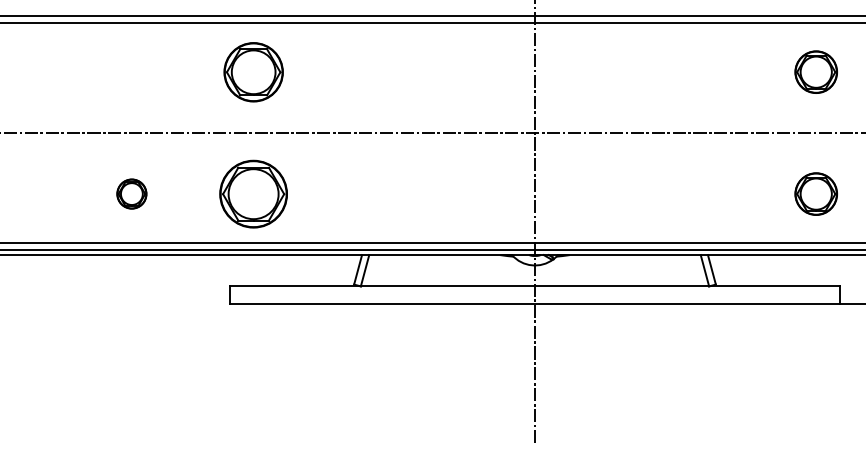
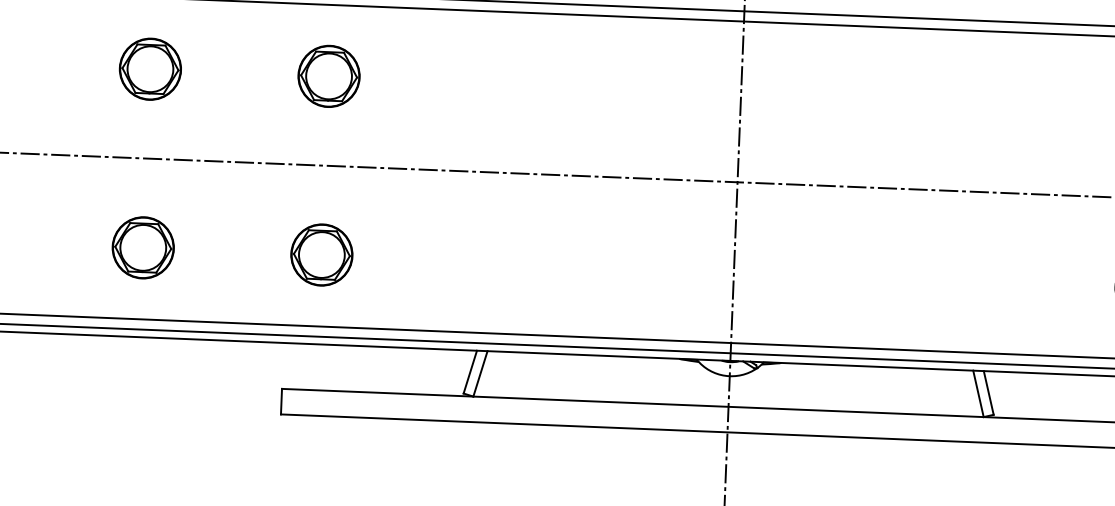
part: (131, 71) -> (149, 68), added
part: (253, 71) -> (328, 75), size x0.71
part: (131, 193) -> (142, 246), size x1.43
part: (253, 193) -> (321, 254), size x0.62

